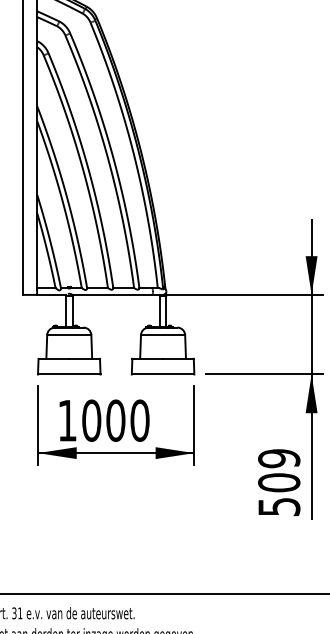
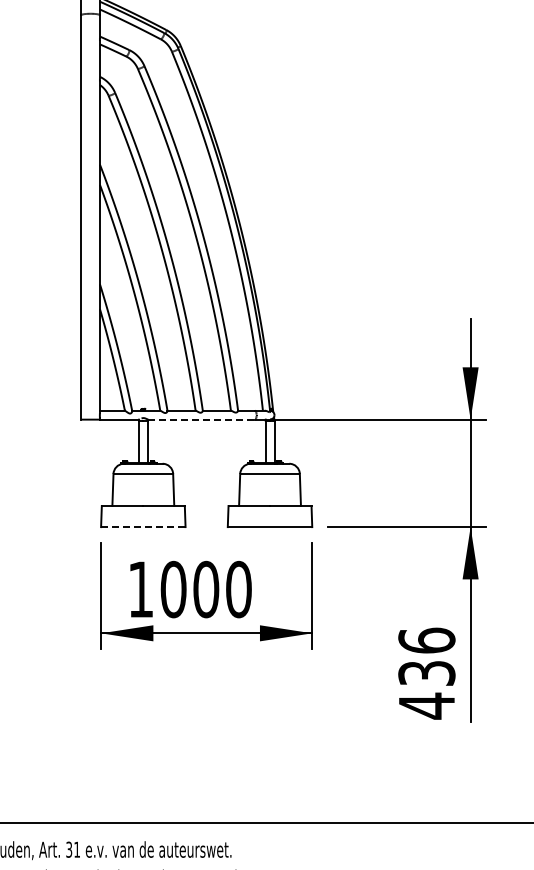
line: (112, 294) -> (201, 419), solid -> dashed
line: (69, 374) -> (143, 527), solid -> dashed
text: (278, 482) -> (426, 673), 509 -> 436

